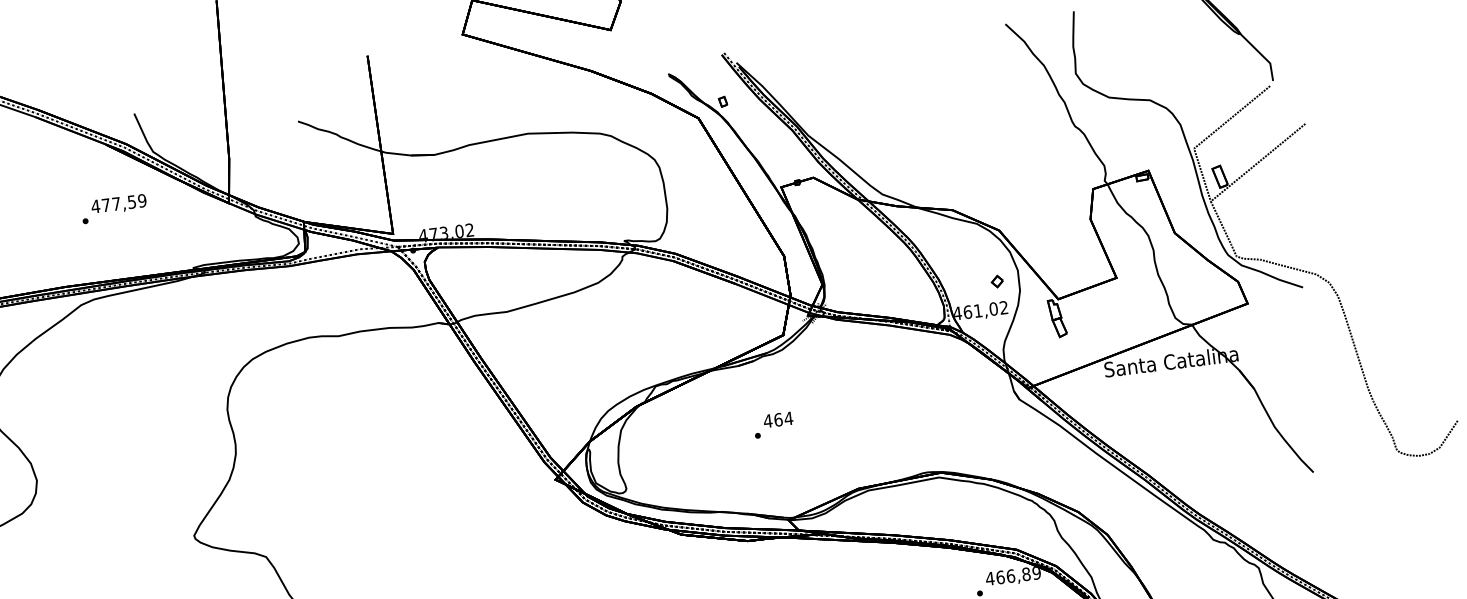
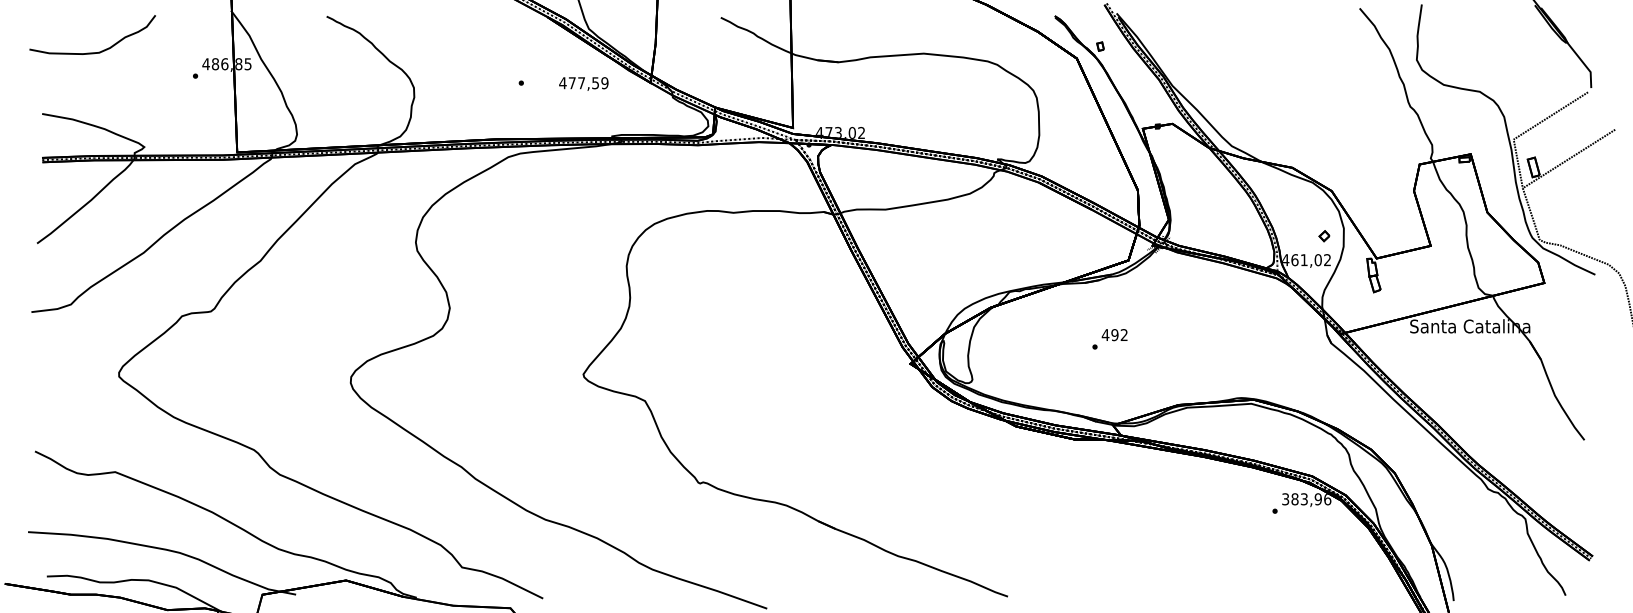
text: (118, 204) -> (583, 83), moved
text: (783, 419) -> (1119, 335), 464 -> 492
text: (1013, 576) -> (1306, 499), 466,89 -> 383,96

